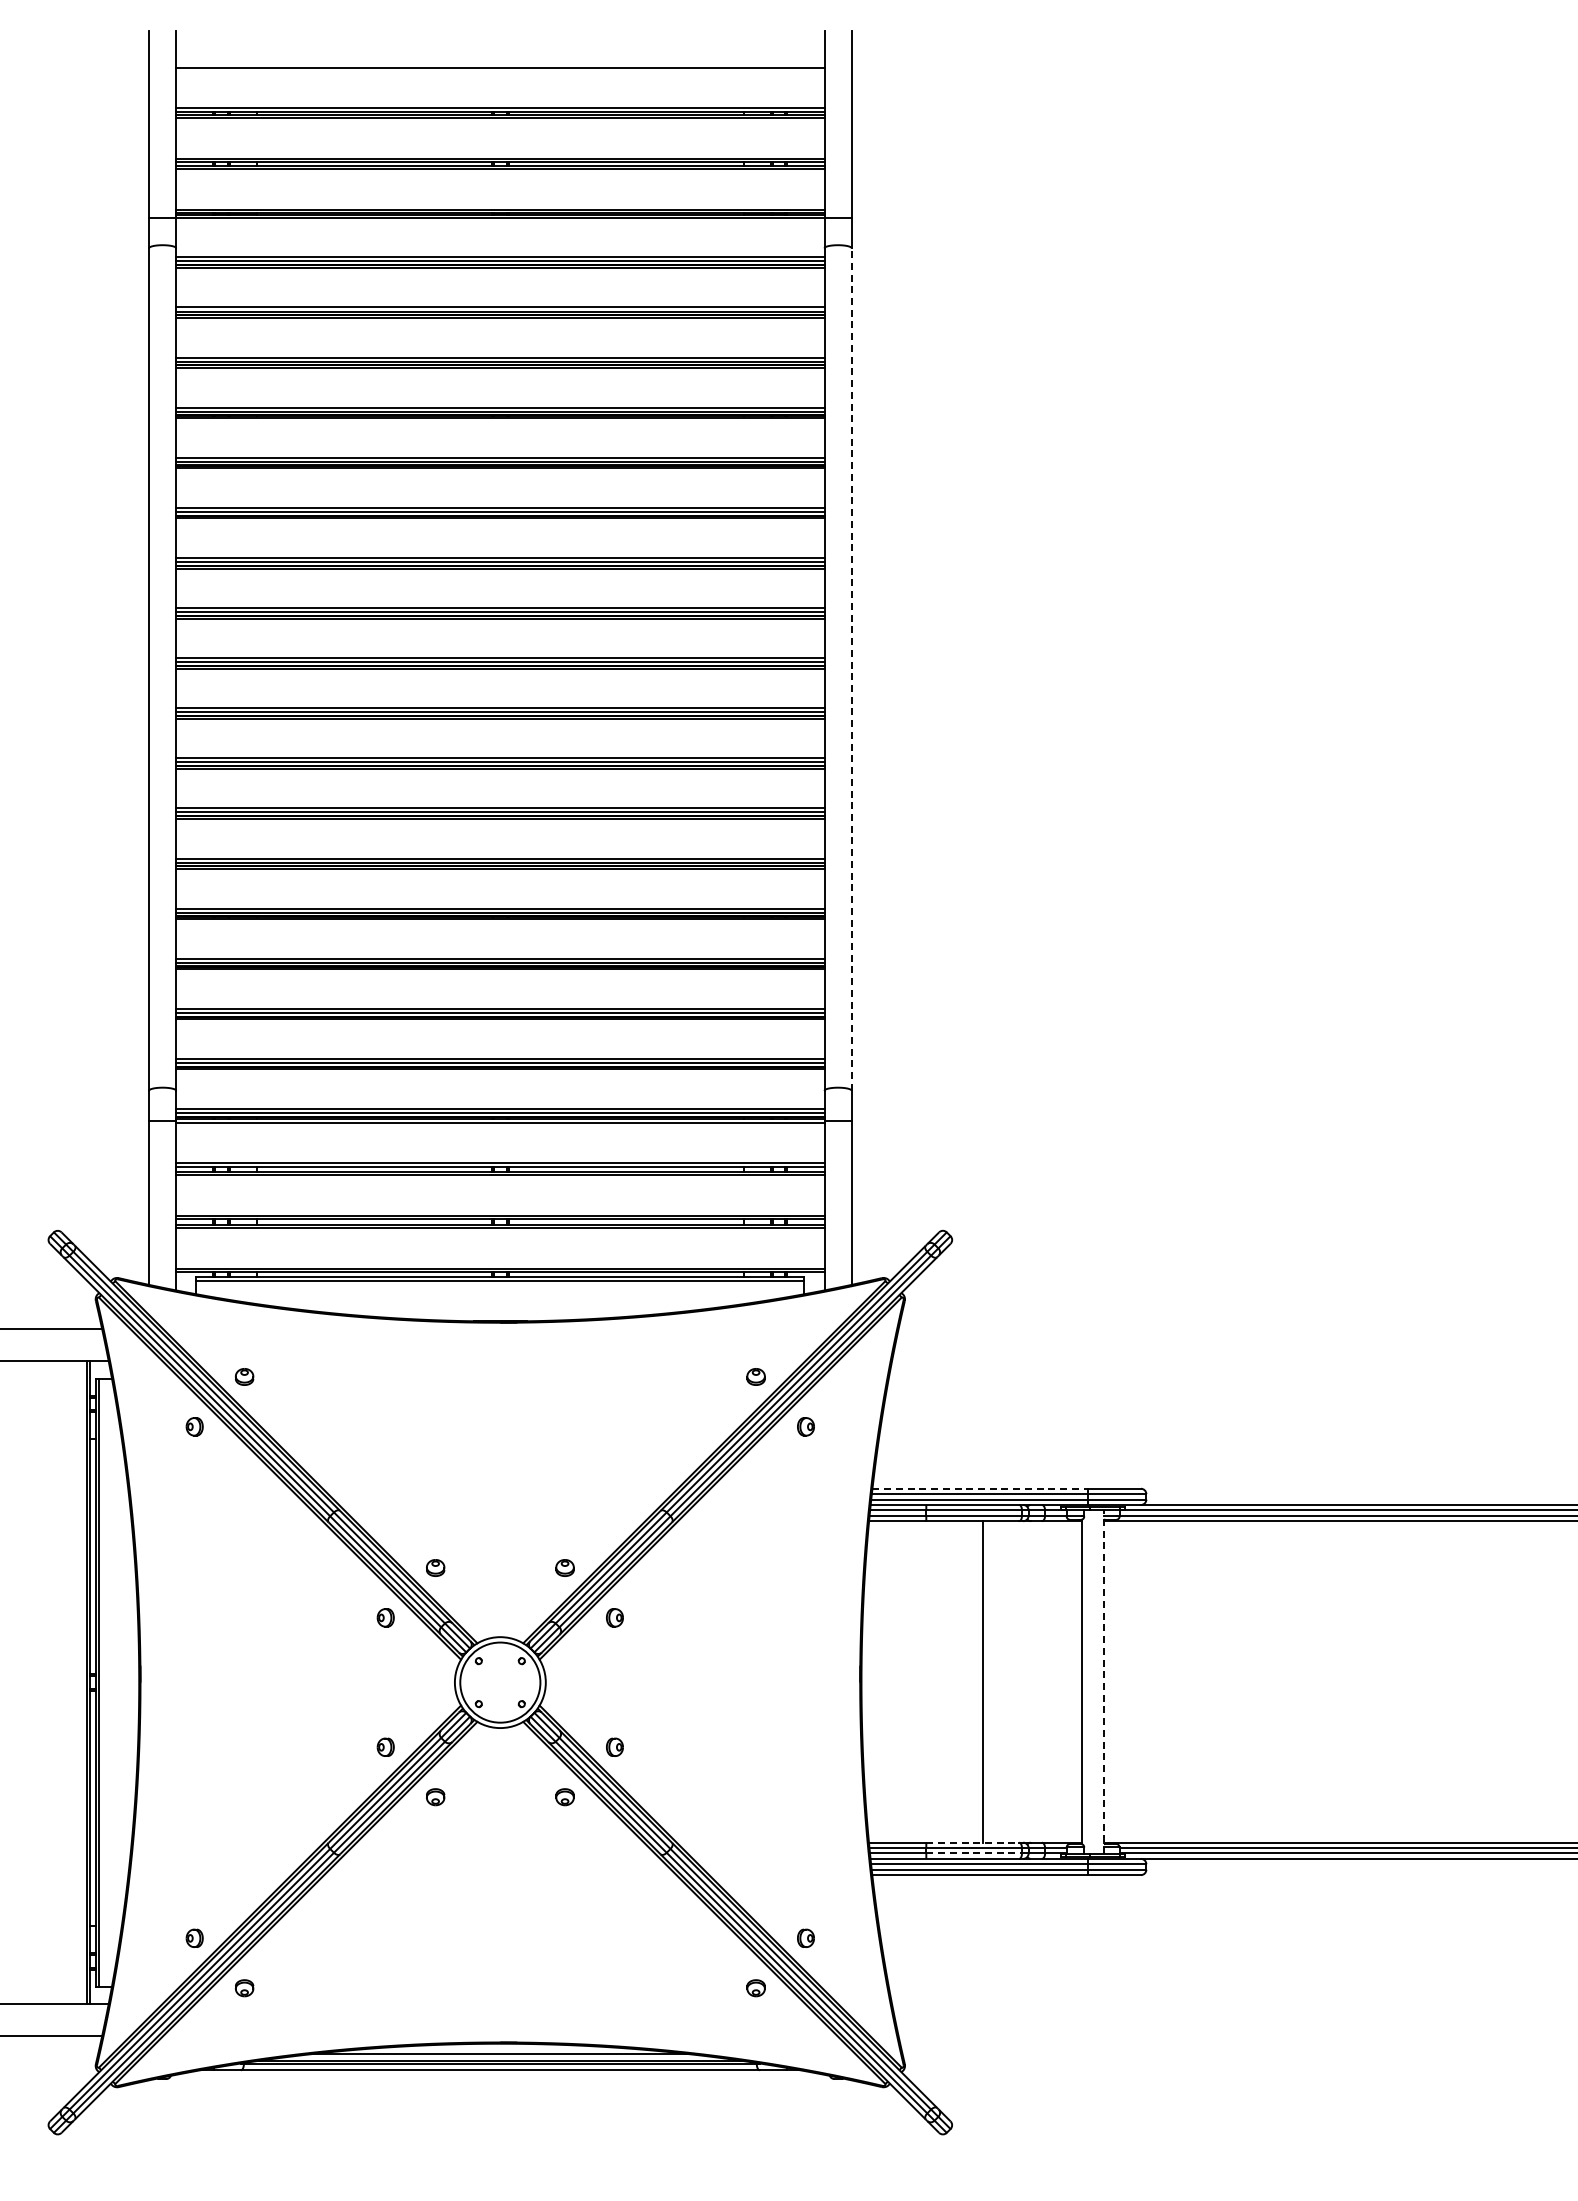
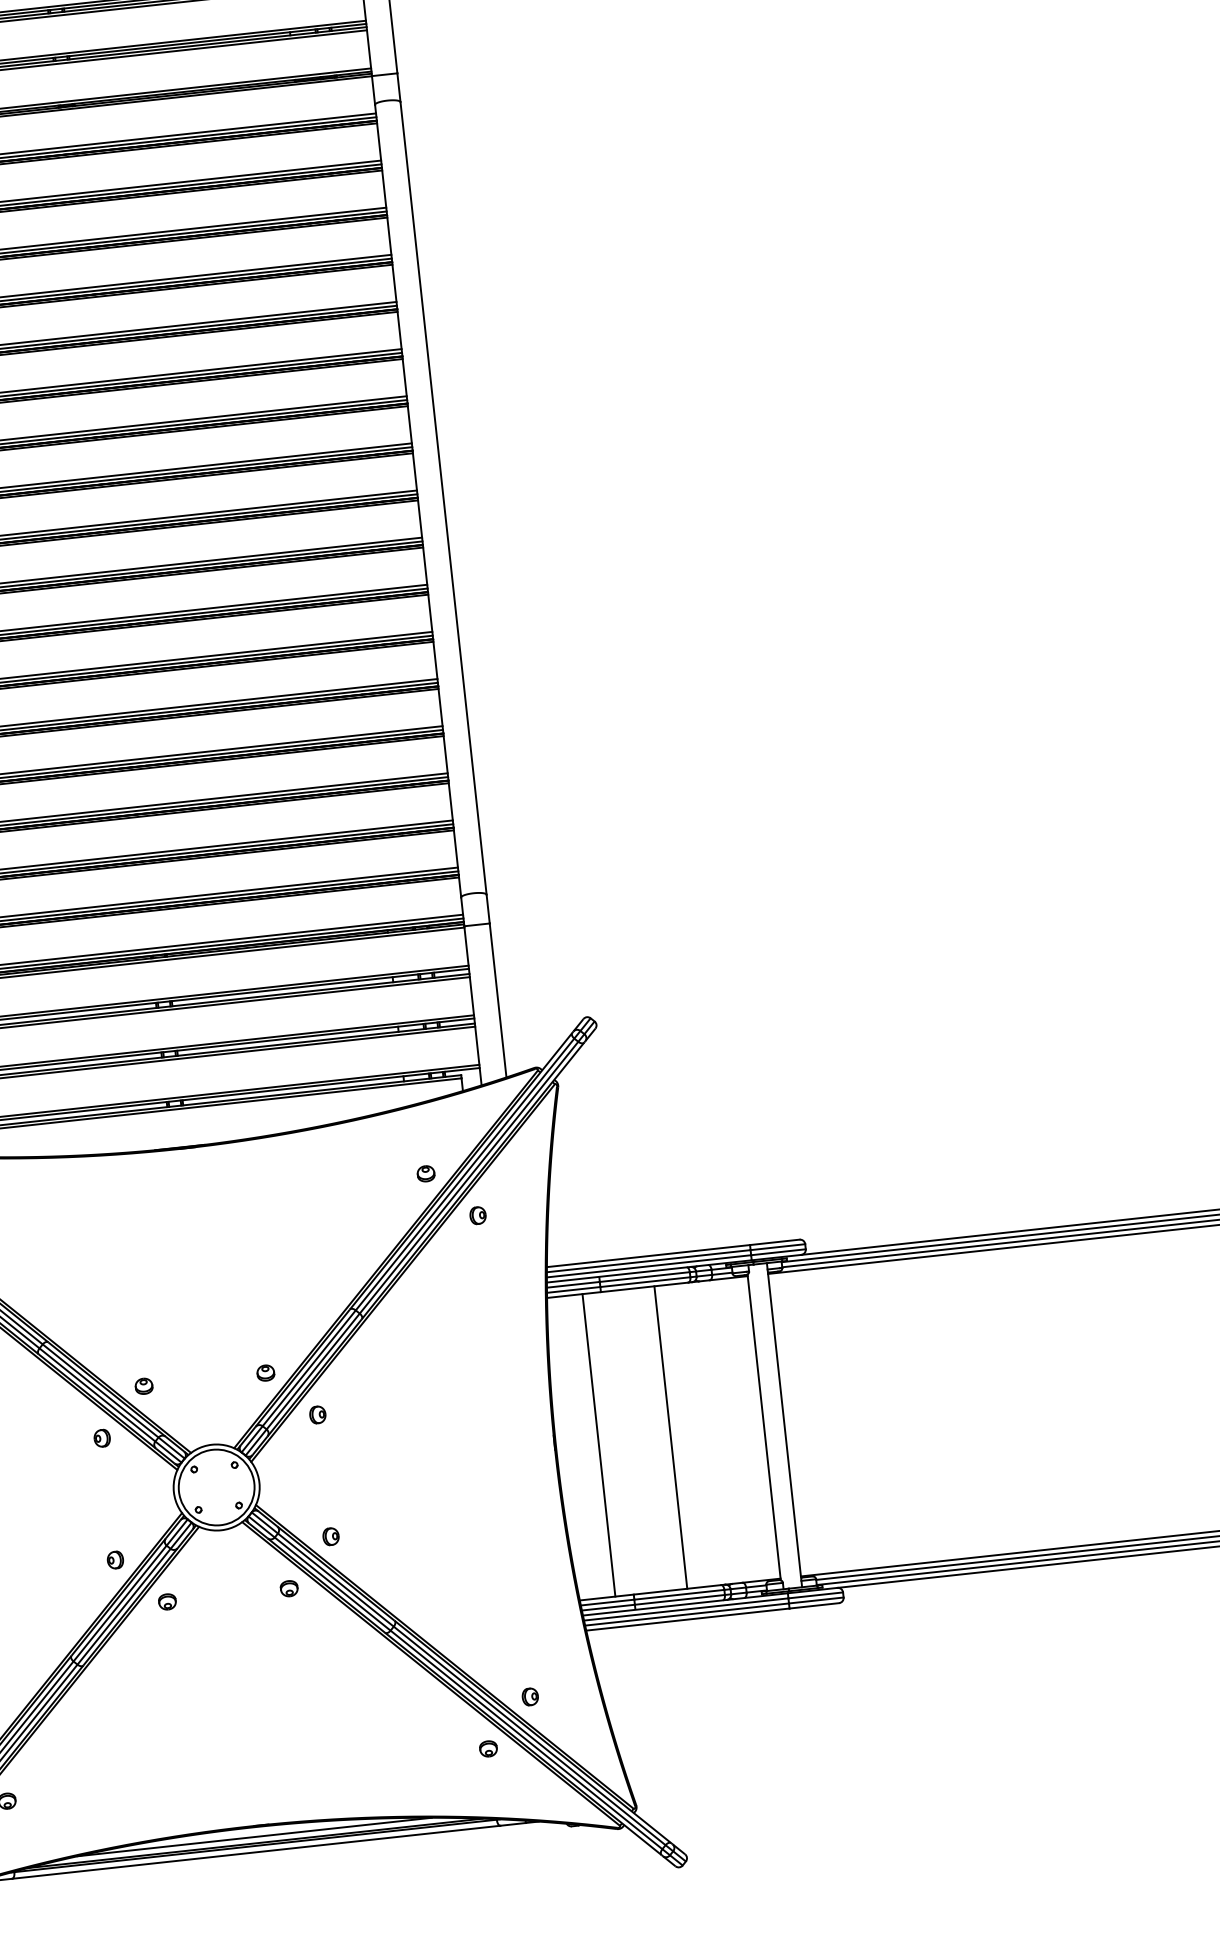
line: (851, 669) -> (443, 498), dashed -> solid
line: (980, 1488) -> (648, 1255), dashed -> solid
line: (906, 1681) -> (598, 1444), added
line: (1103, 1681) -> (784, 1424), dashed -> solid
line: (973, 1842) -> (678, 1589), dashed -> solid
line: (974, 1853) -> (680, 1599), dashed -> solid

